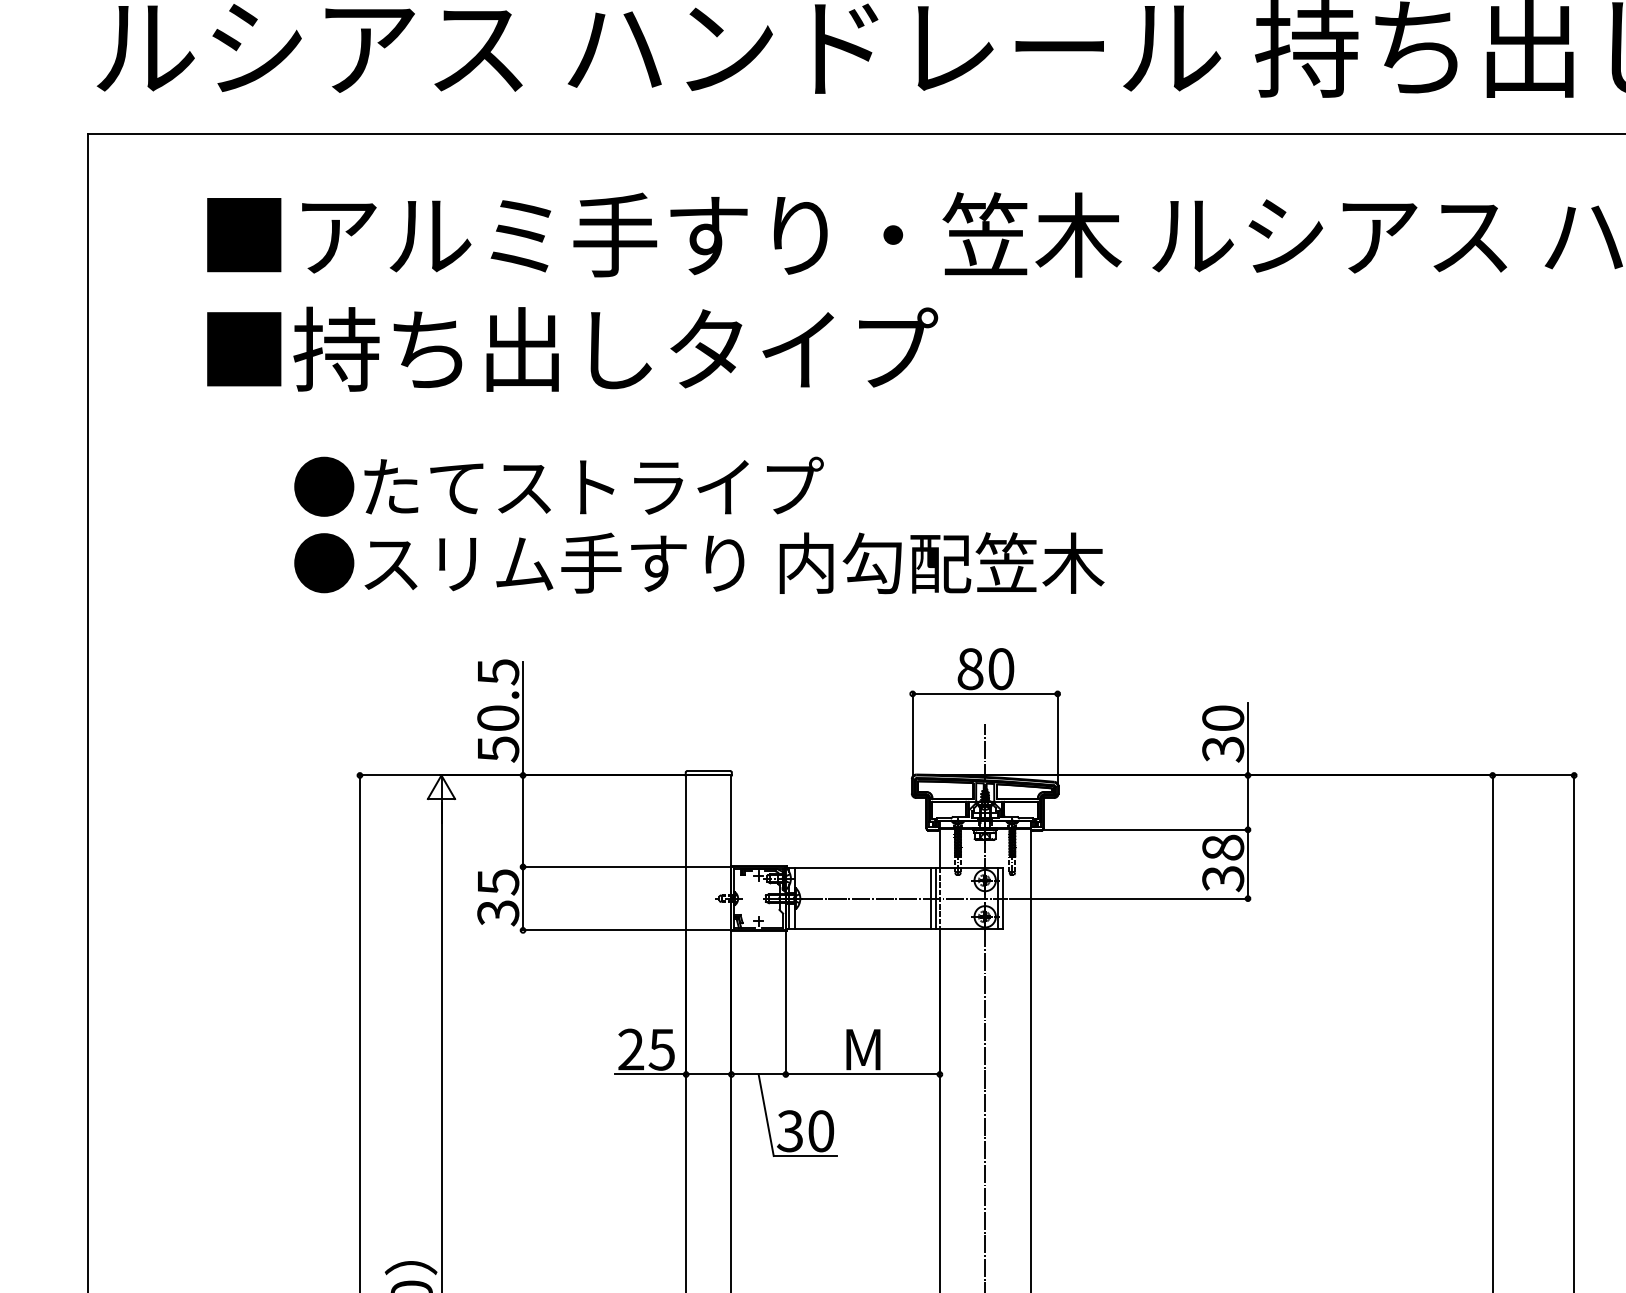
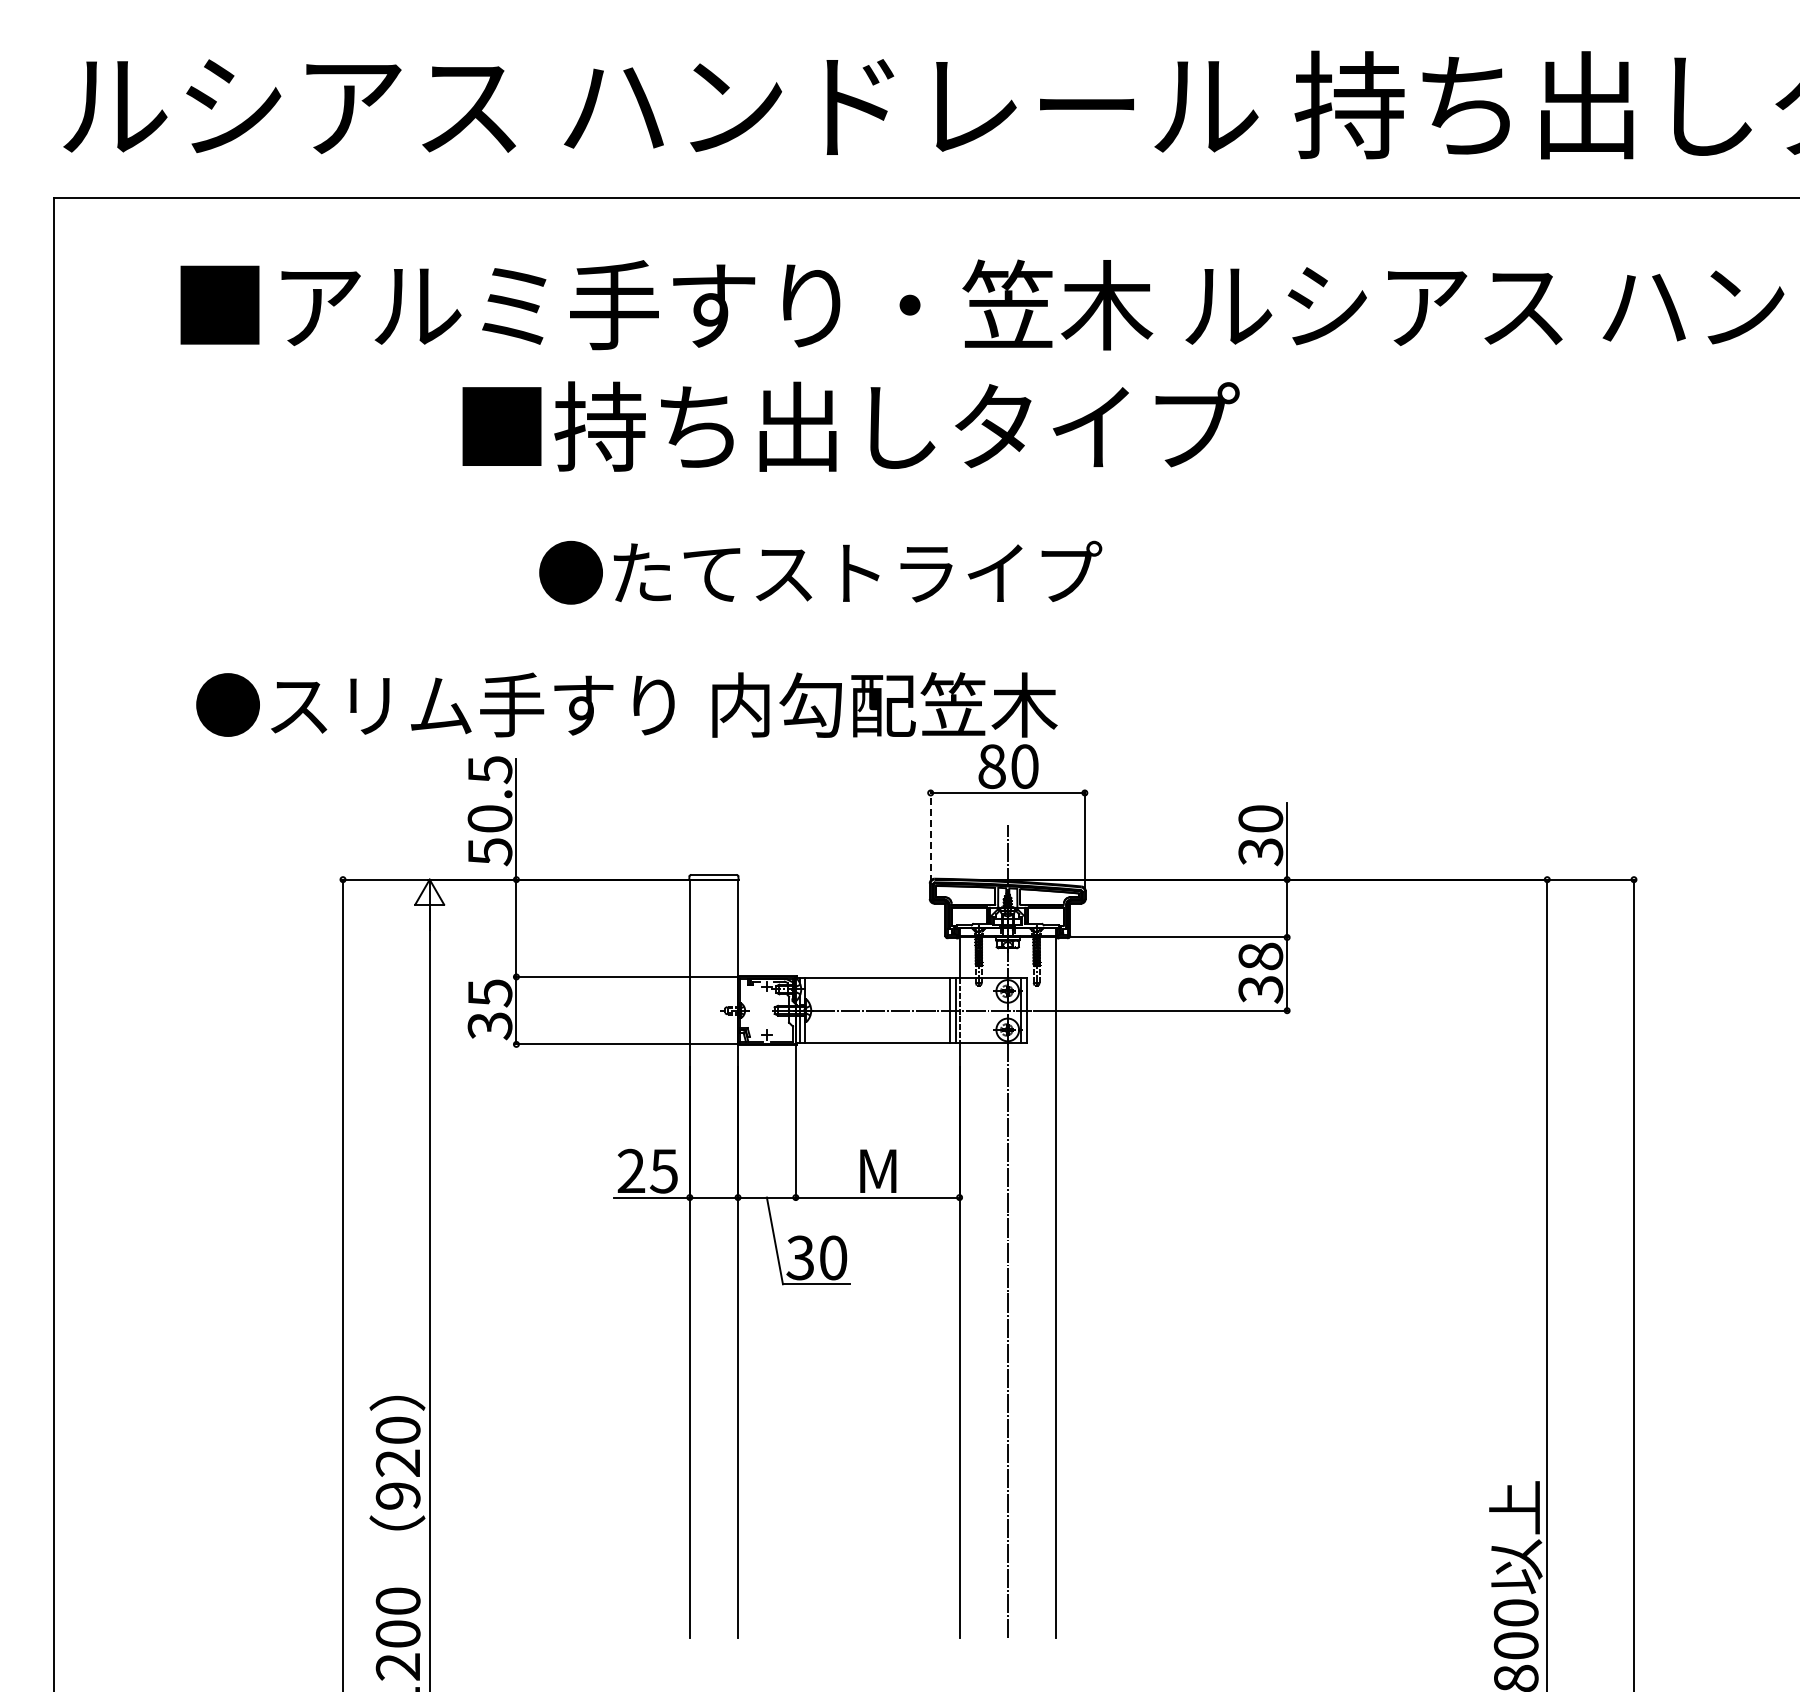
text: (572, 349) -> (850, 426), moved
text: (558, 486) -> (820, 572), moved
text: (699, 562) -> (626, 704), moved
line: (912, 733) -> (930, 835), solid -> dashed

